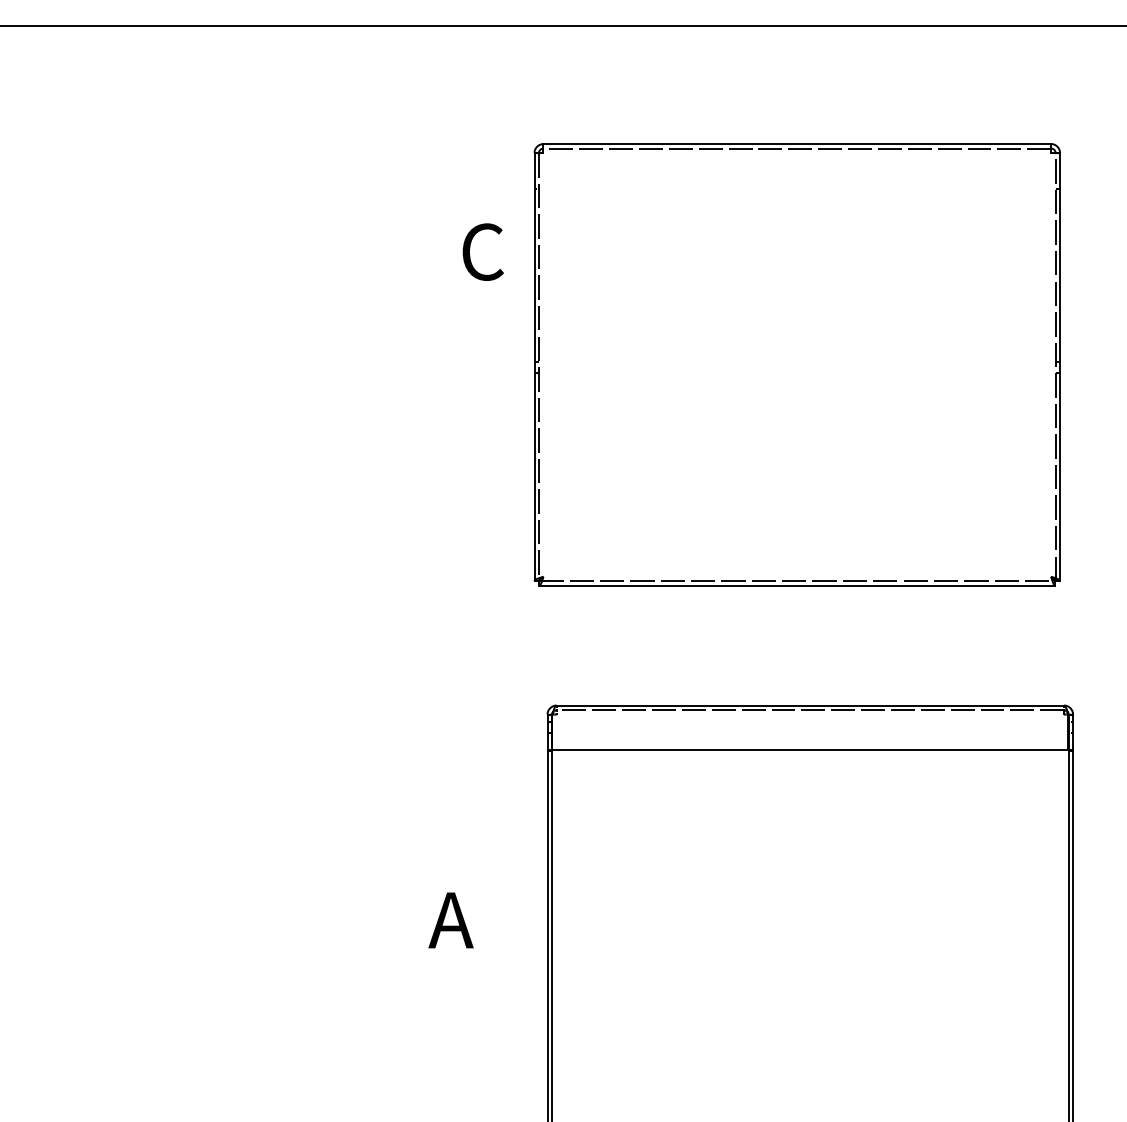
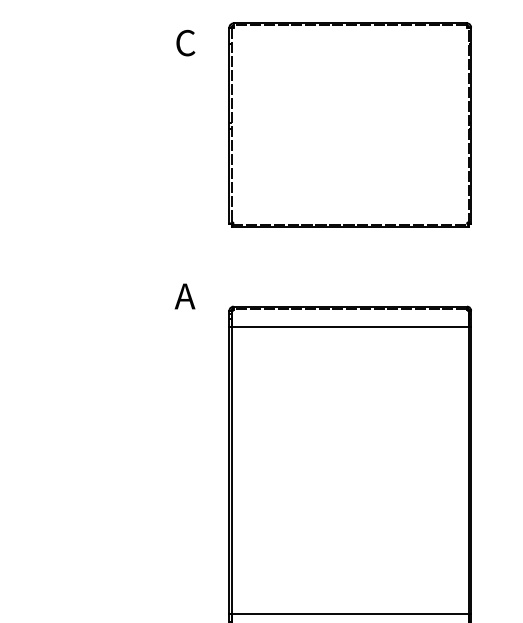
text: (482, 250) -> (185, 42), moved
part: (795, 363) -> (349, 124), moved
text: (449, 920) -> (184, 296), moved

